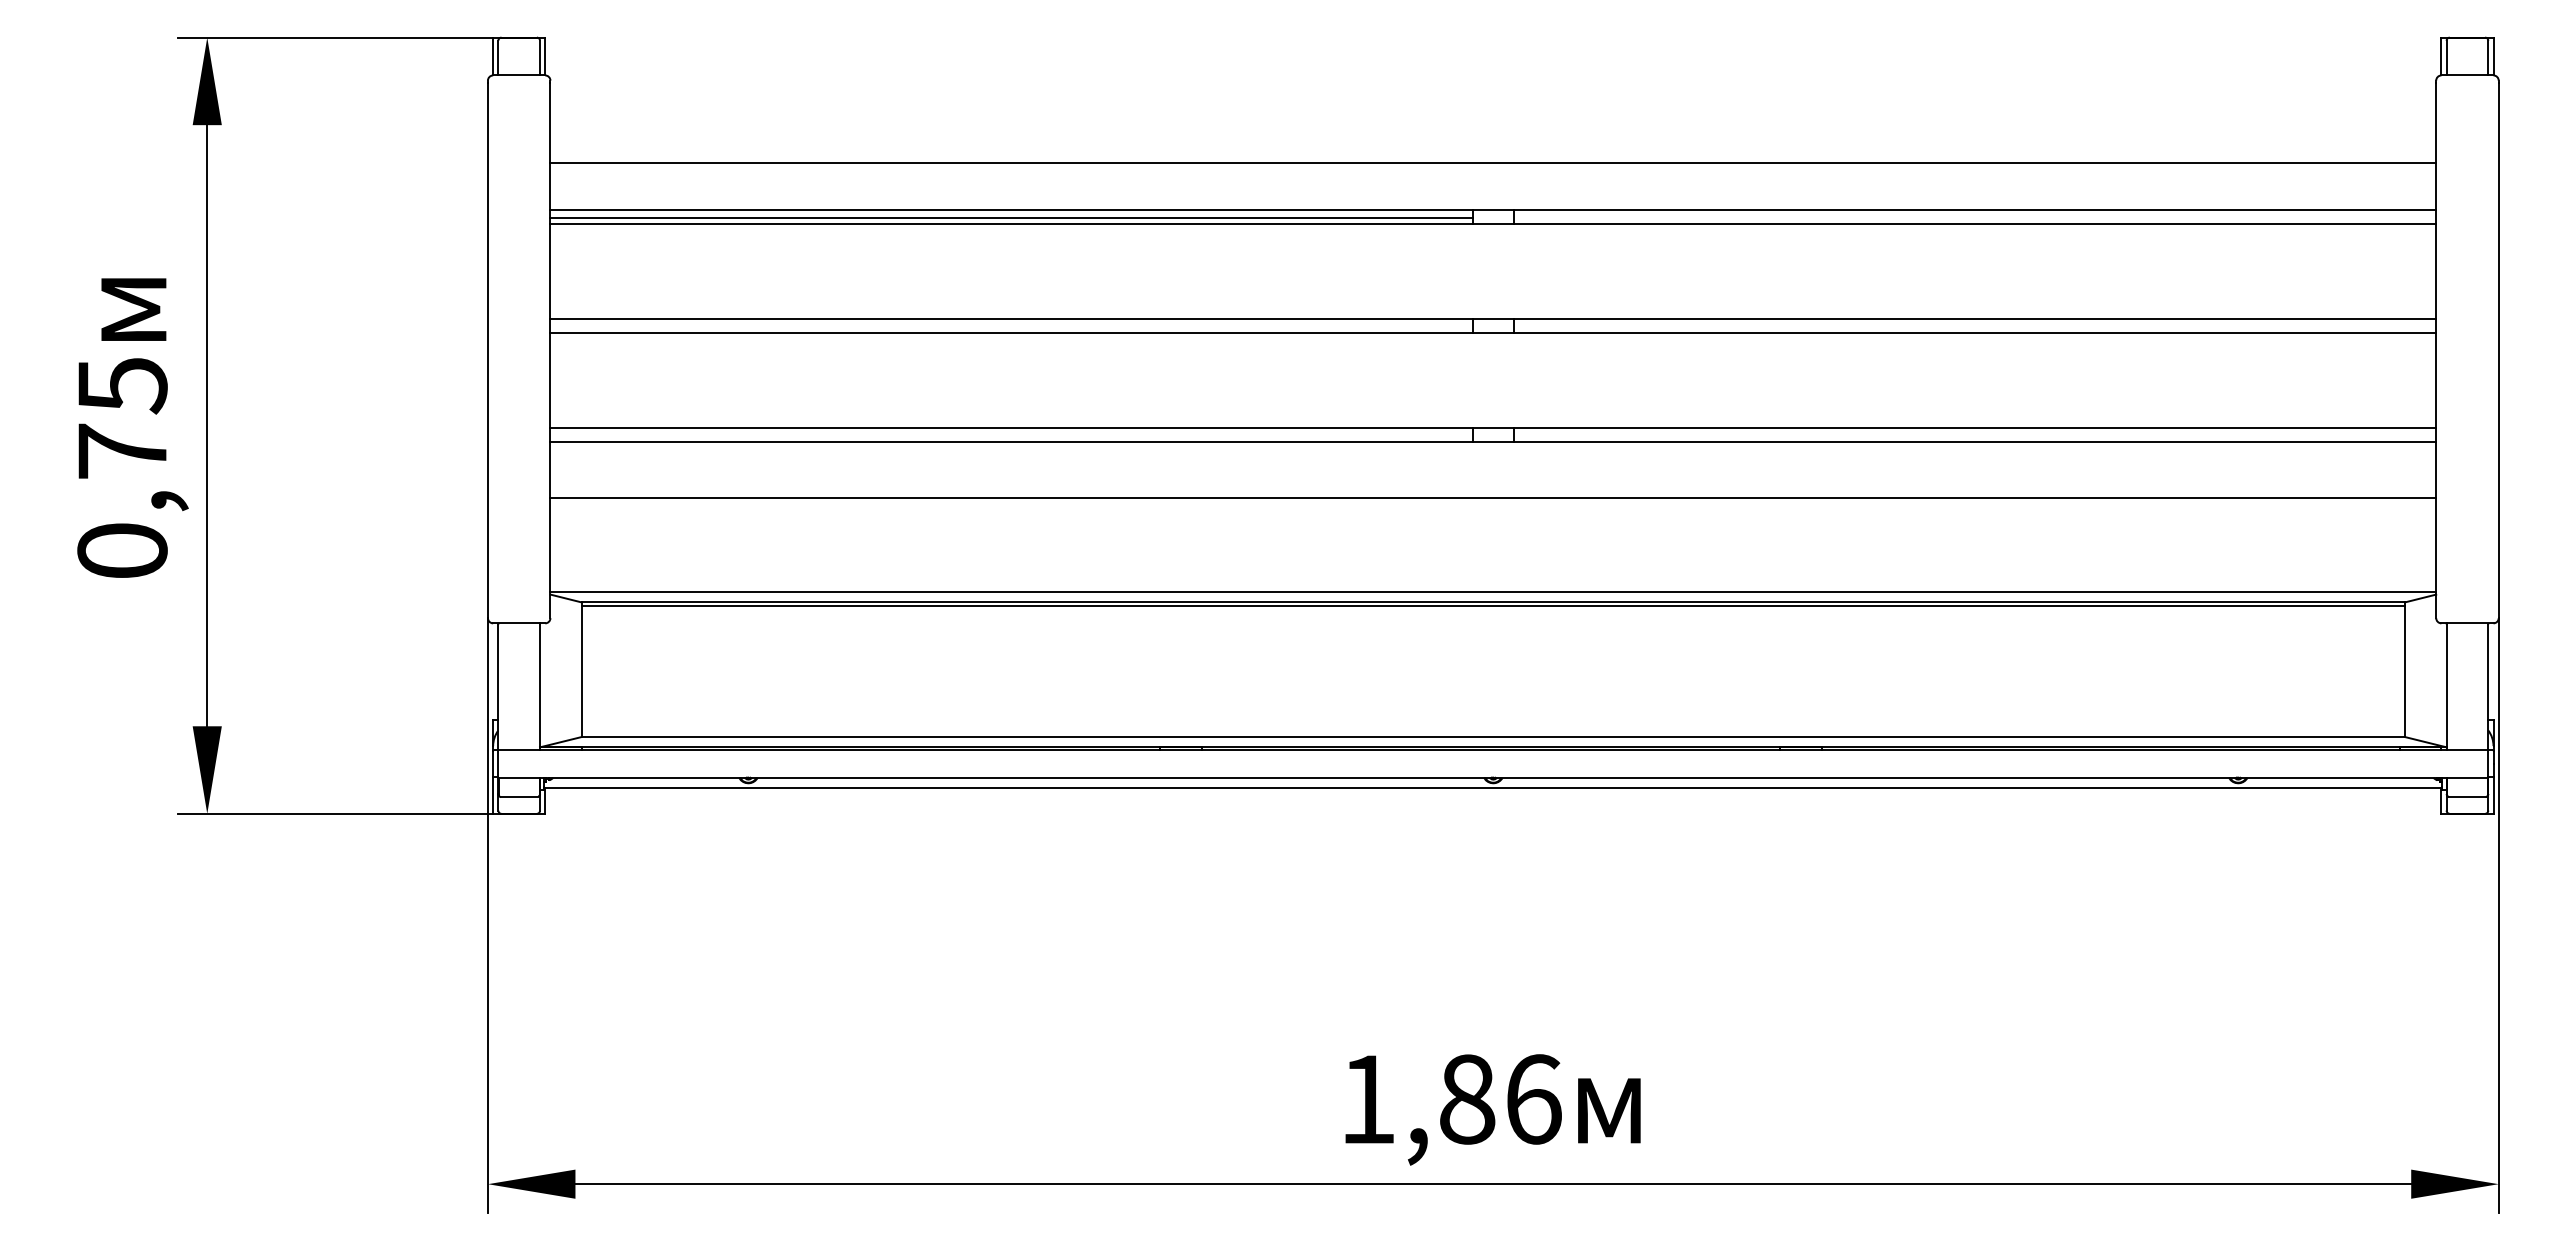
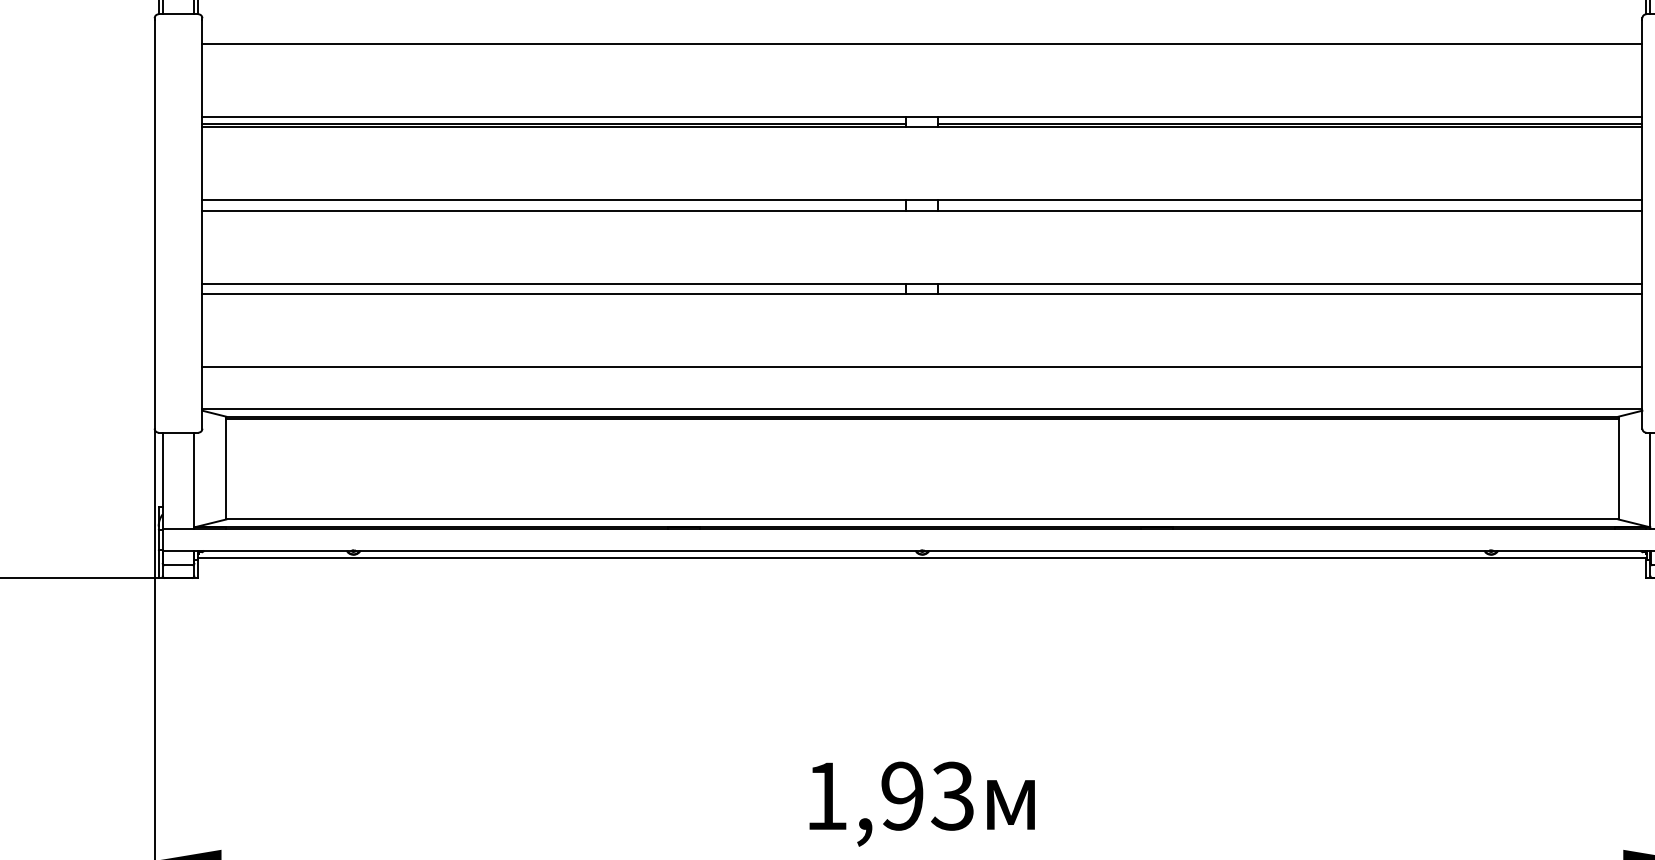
line: (1493, 163) -> (922, 44), moved
line: (1975, 218) -> (1290, 123), added
line: (1493, 498) -> (922, 367), moved
text: (1500, 1099) -> (927, 796), 1,86 -> 1,93

